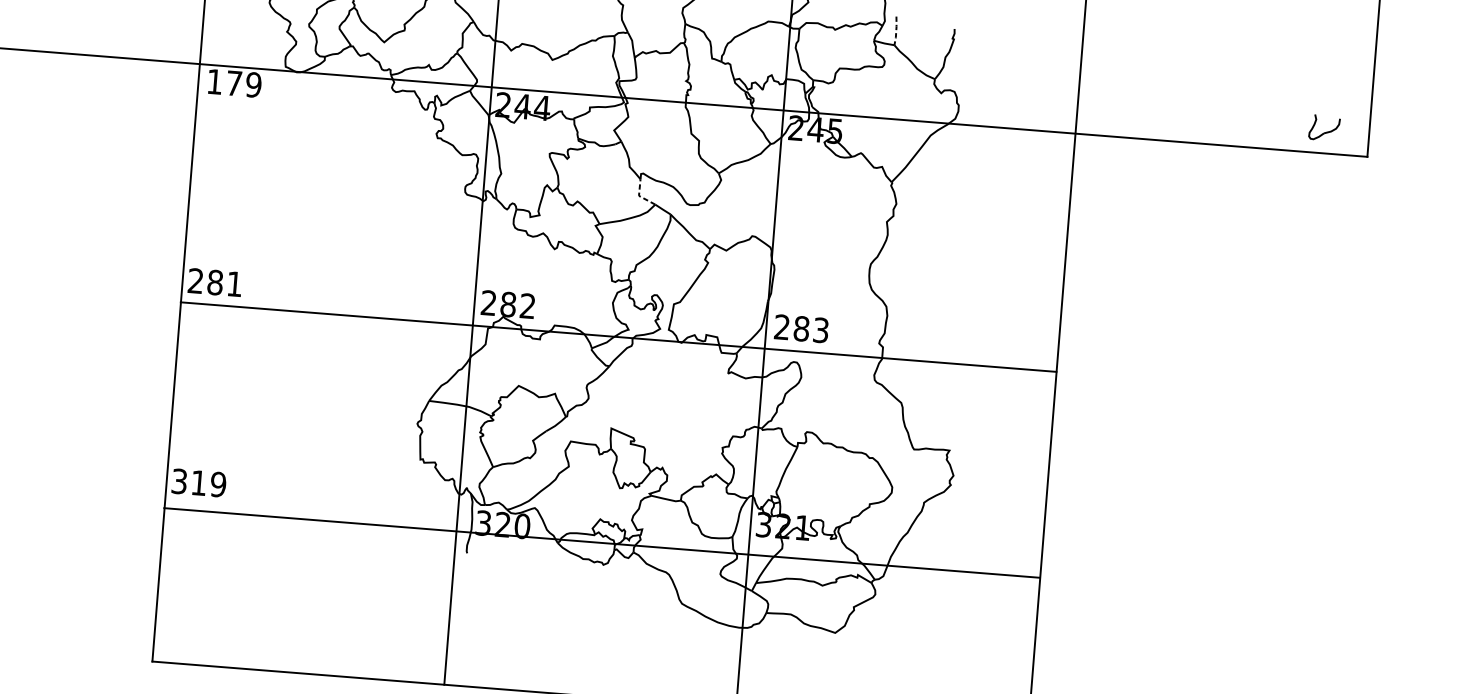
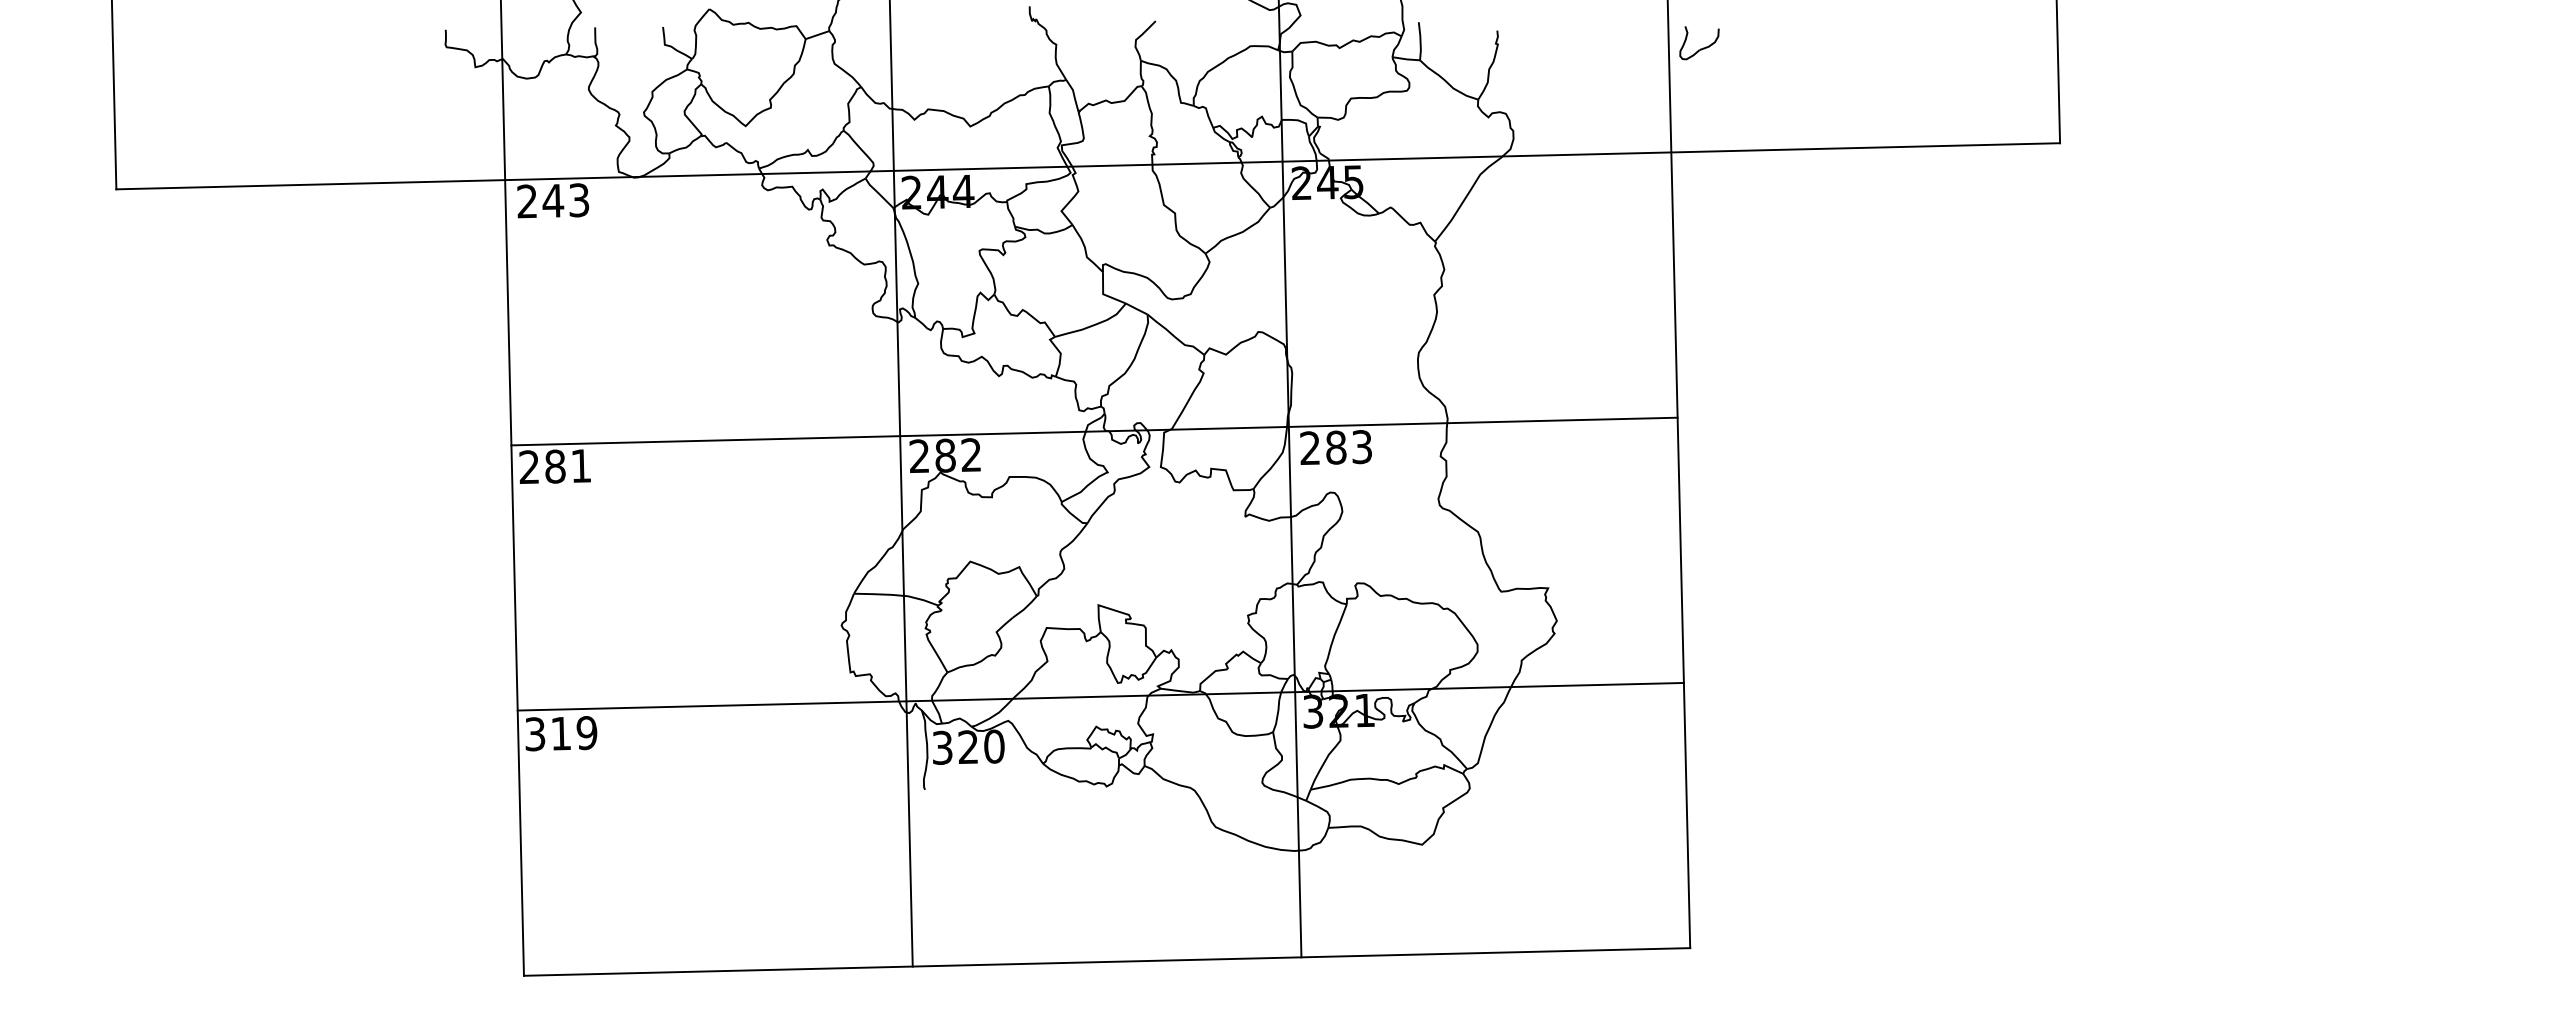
line: (896, 31) -> (1420, 41), dashed -> solid
text: (234, 83) -> (553, 200), 179 -> 243
part: (1324, 128) -> (1699, 43), moved
line: (639, 196) -> (1103, 294), dashed -> solid
line: (618, 337) -> (1094, 431), moved
line: (601, 542) -> (1100, 696), moved

